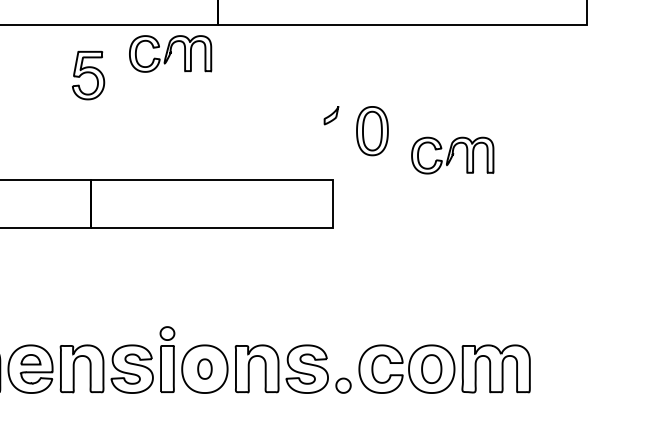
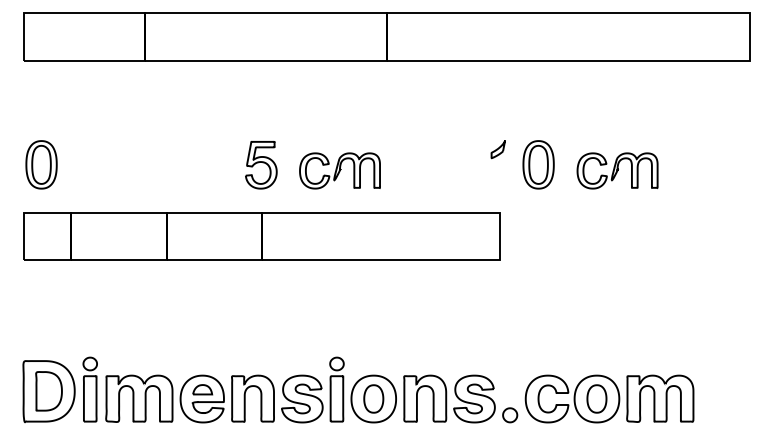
part: (170, 53) -> (339, 170), moved
part: (88, 75) -> (261, 165), moved
part: (452, 155) -> (617, 170), moved
part: (204, 368) -> (373, 398), size x1.43

